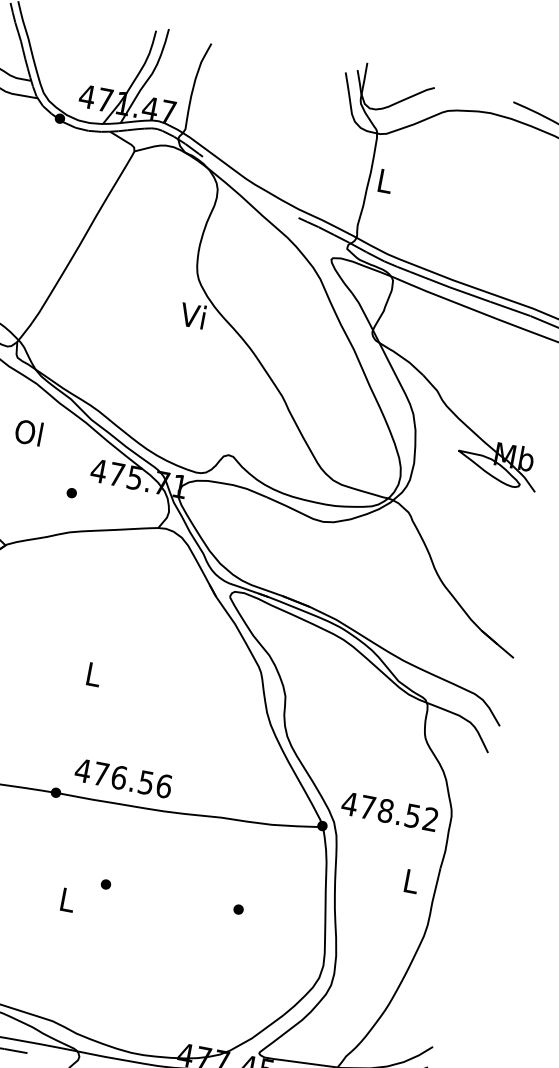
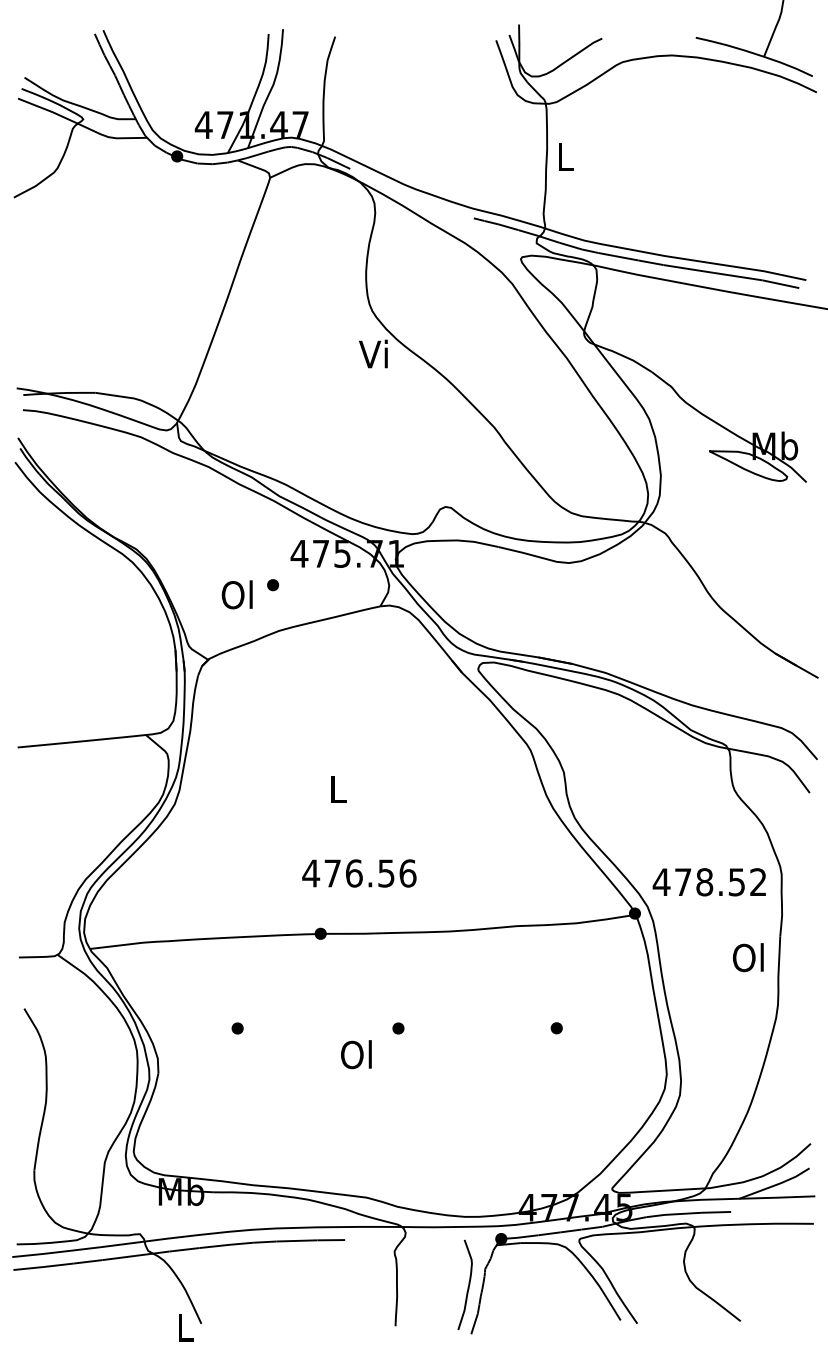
text: (28, 432) -> (236, 594), moved
text: (123, 778) -> (359, 873), moved
text: (409, 880) -> (747, 957), L -> Ol
text: (66, 899) -> (356, 1054), L -> Ol

